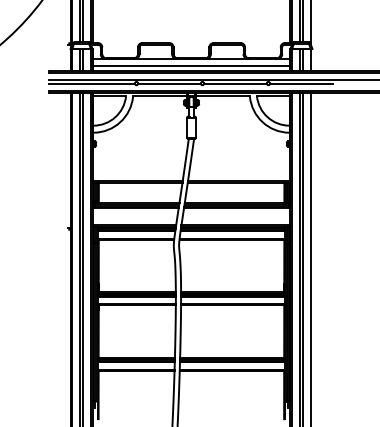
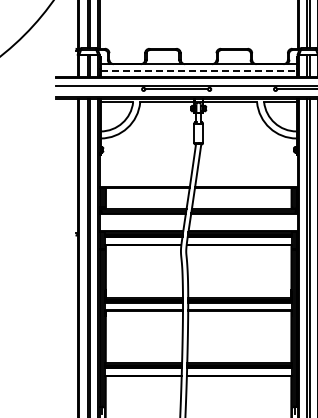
line: (192, 65) -> (199, 71), solid -> dashed
line: (91, 83) -> (98, 89), removed
line: (235, 83) -> (242, 89), removed

